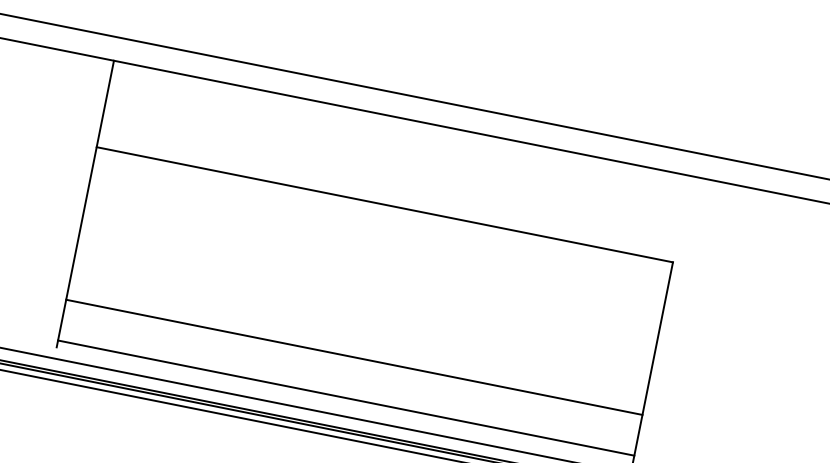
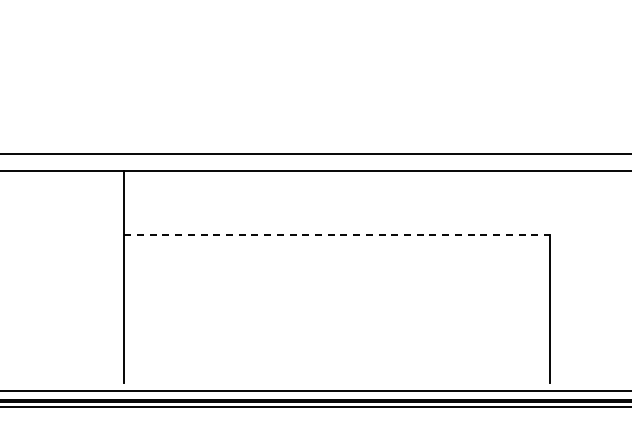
line: (384, 204) -> (336, 234), solid -> dashed
line: (353, 357) -> (336, 347), removed
line: (345, 397) -> (336, 377), removed

